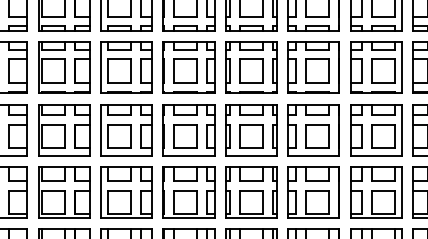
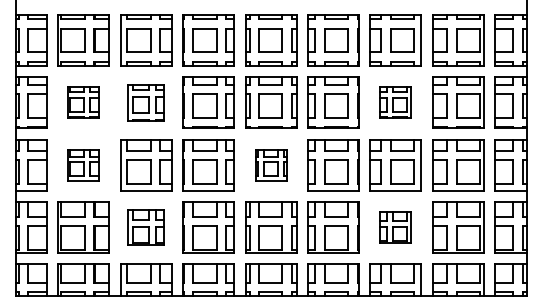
part: (63, 67) -> (83, 102), size x0.6
part: (126, 67) -> (146, 102), size x0.7
part: (375, 67) -> (395, 102), size x0.6
part: (63, 130) -> (83, 165), size x0.6
part: (251, 130) -> (271, 165), size x0.6
part: (126, 192) -> (146, 227), size x0.7
part: (375, 192) -> (395, 227), size x0.6

